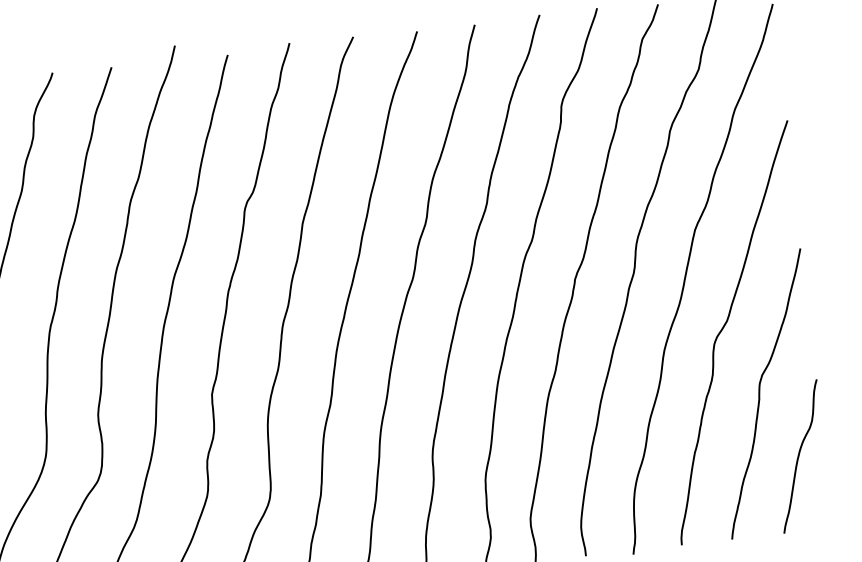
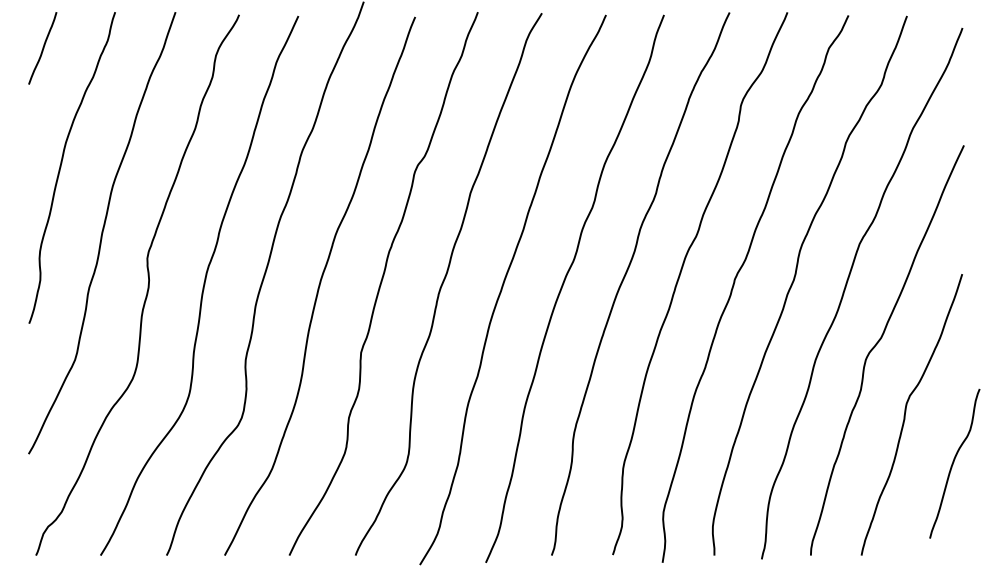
curve: (800, 455) -> (954, 462), moved

